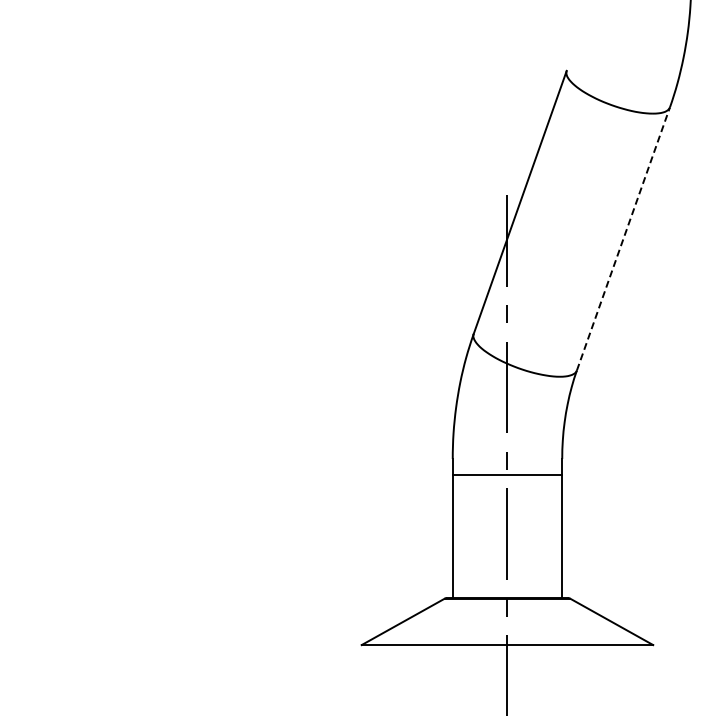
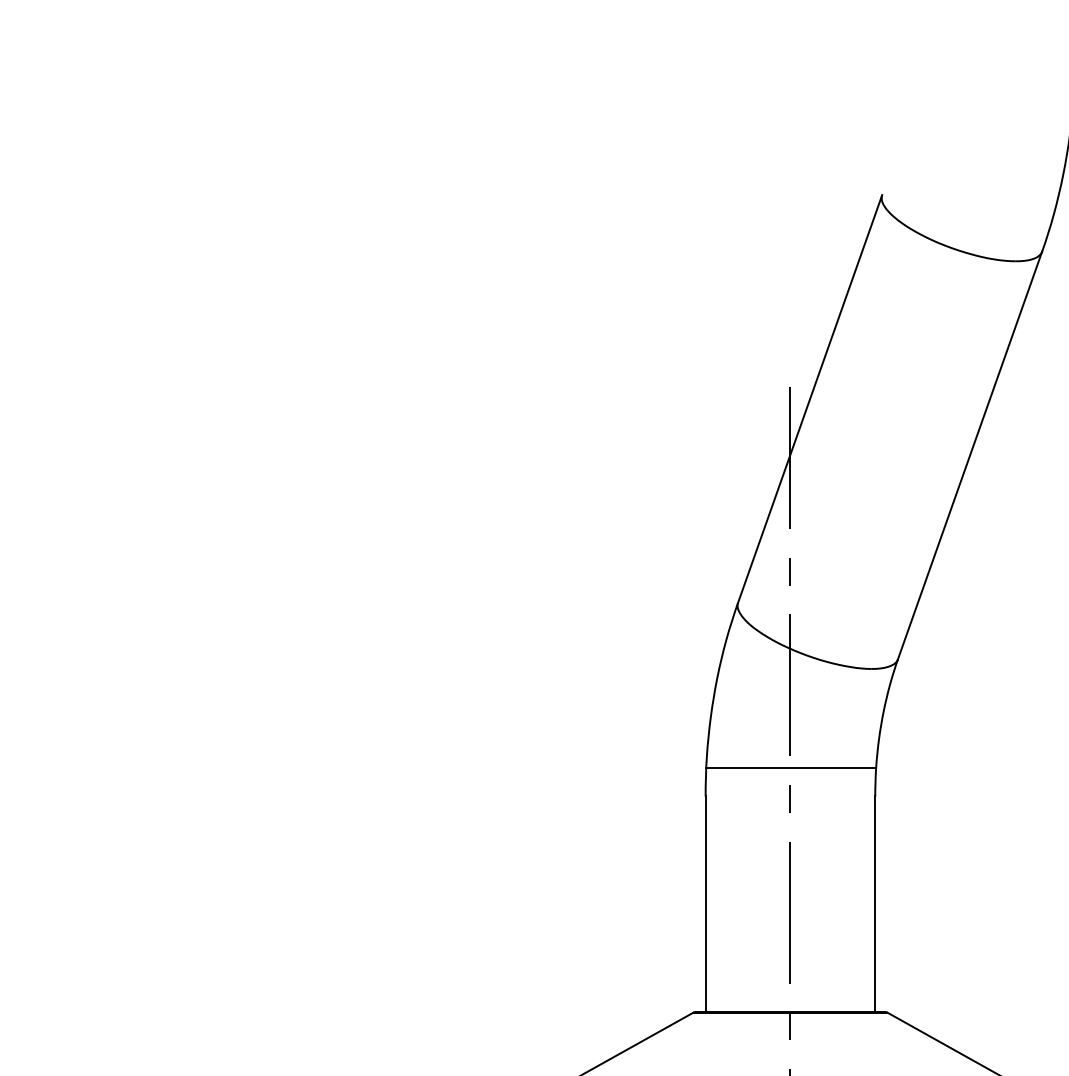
line: (623, 238) -> (970, 454), dashed -> solid
line: (507, 474) -> (790, 767), moved

